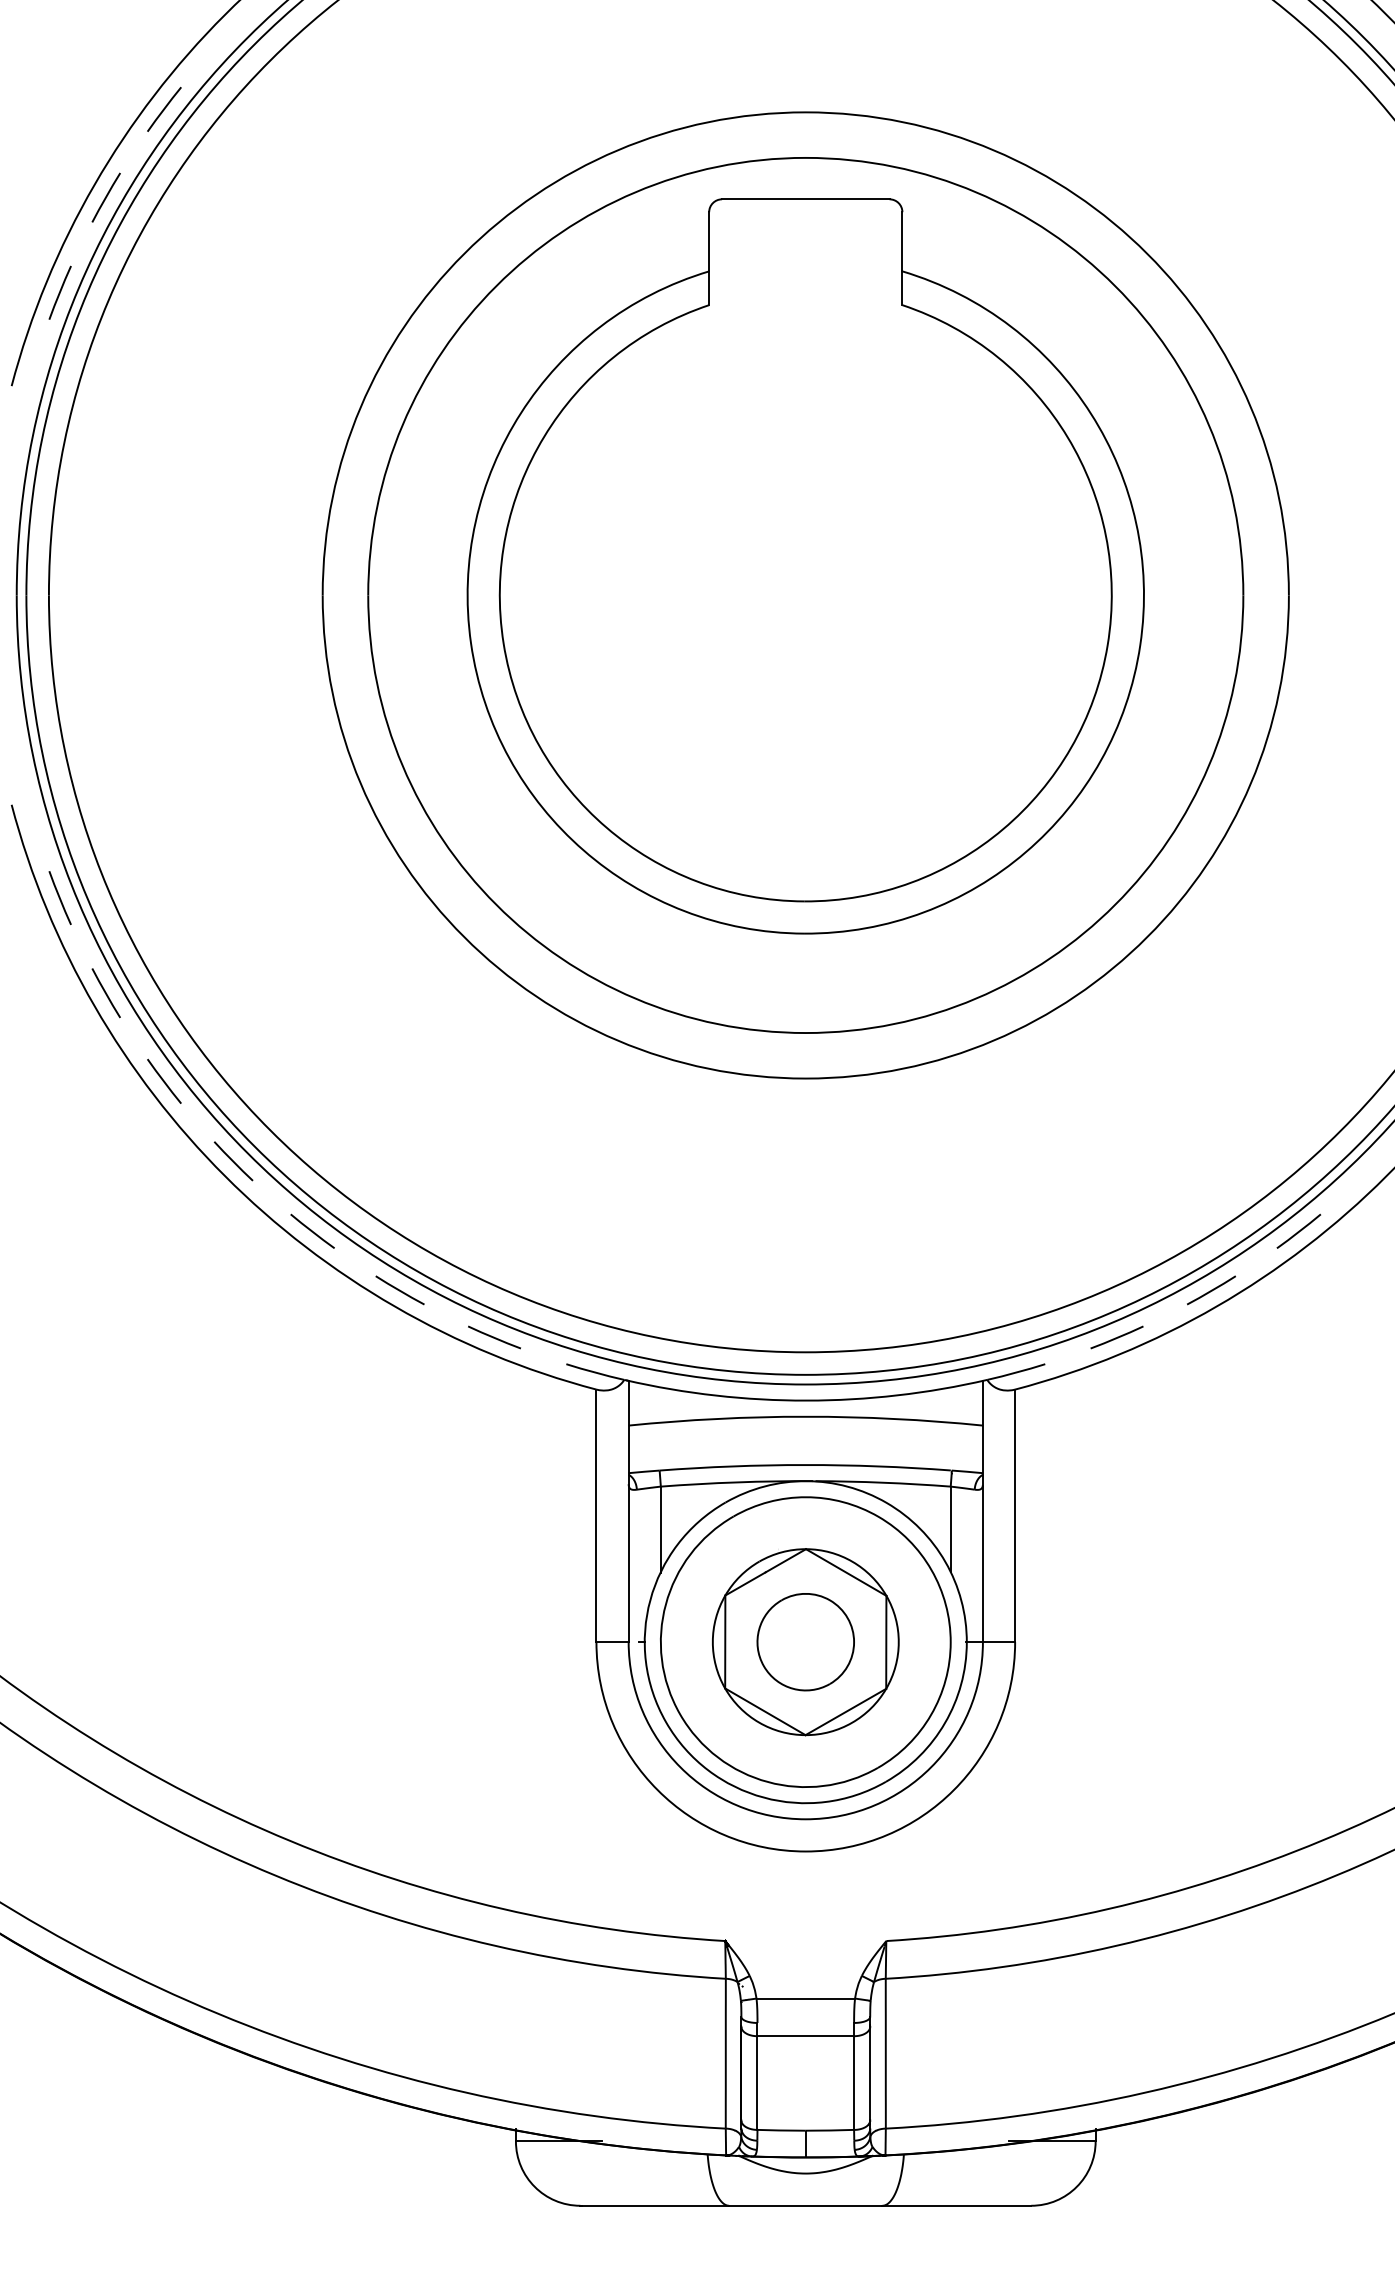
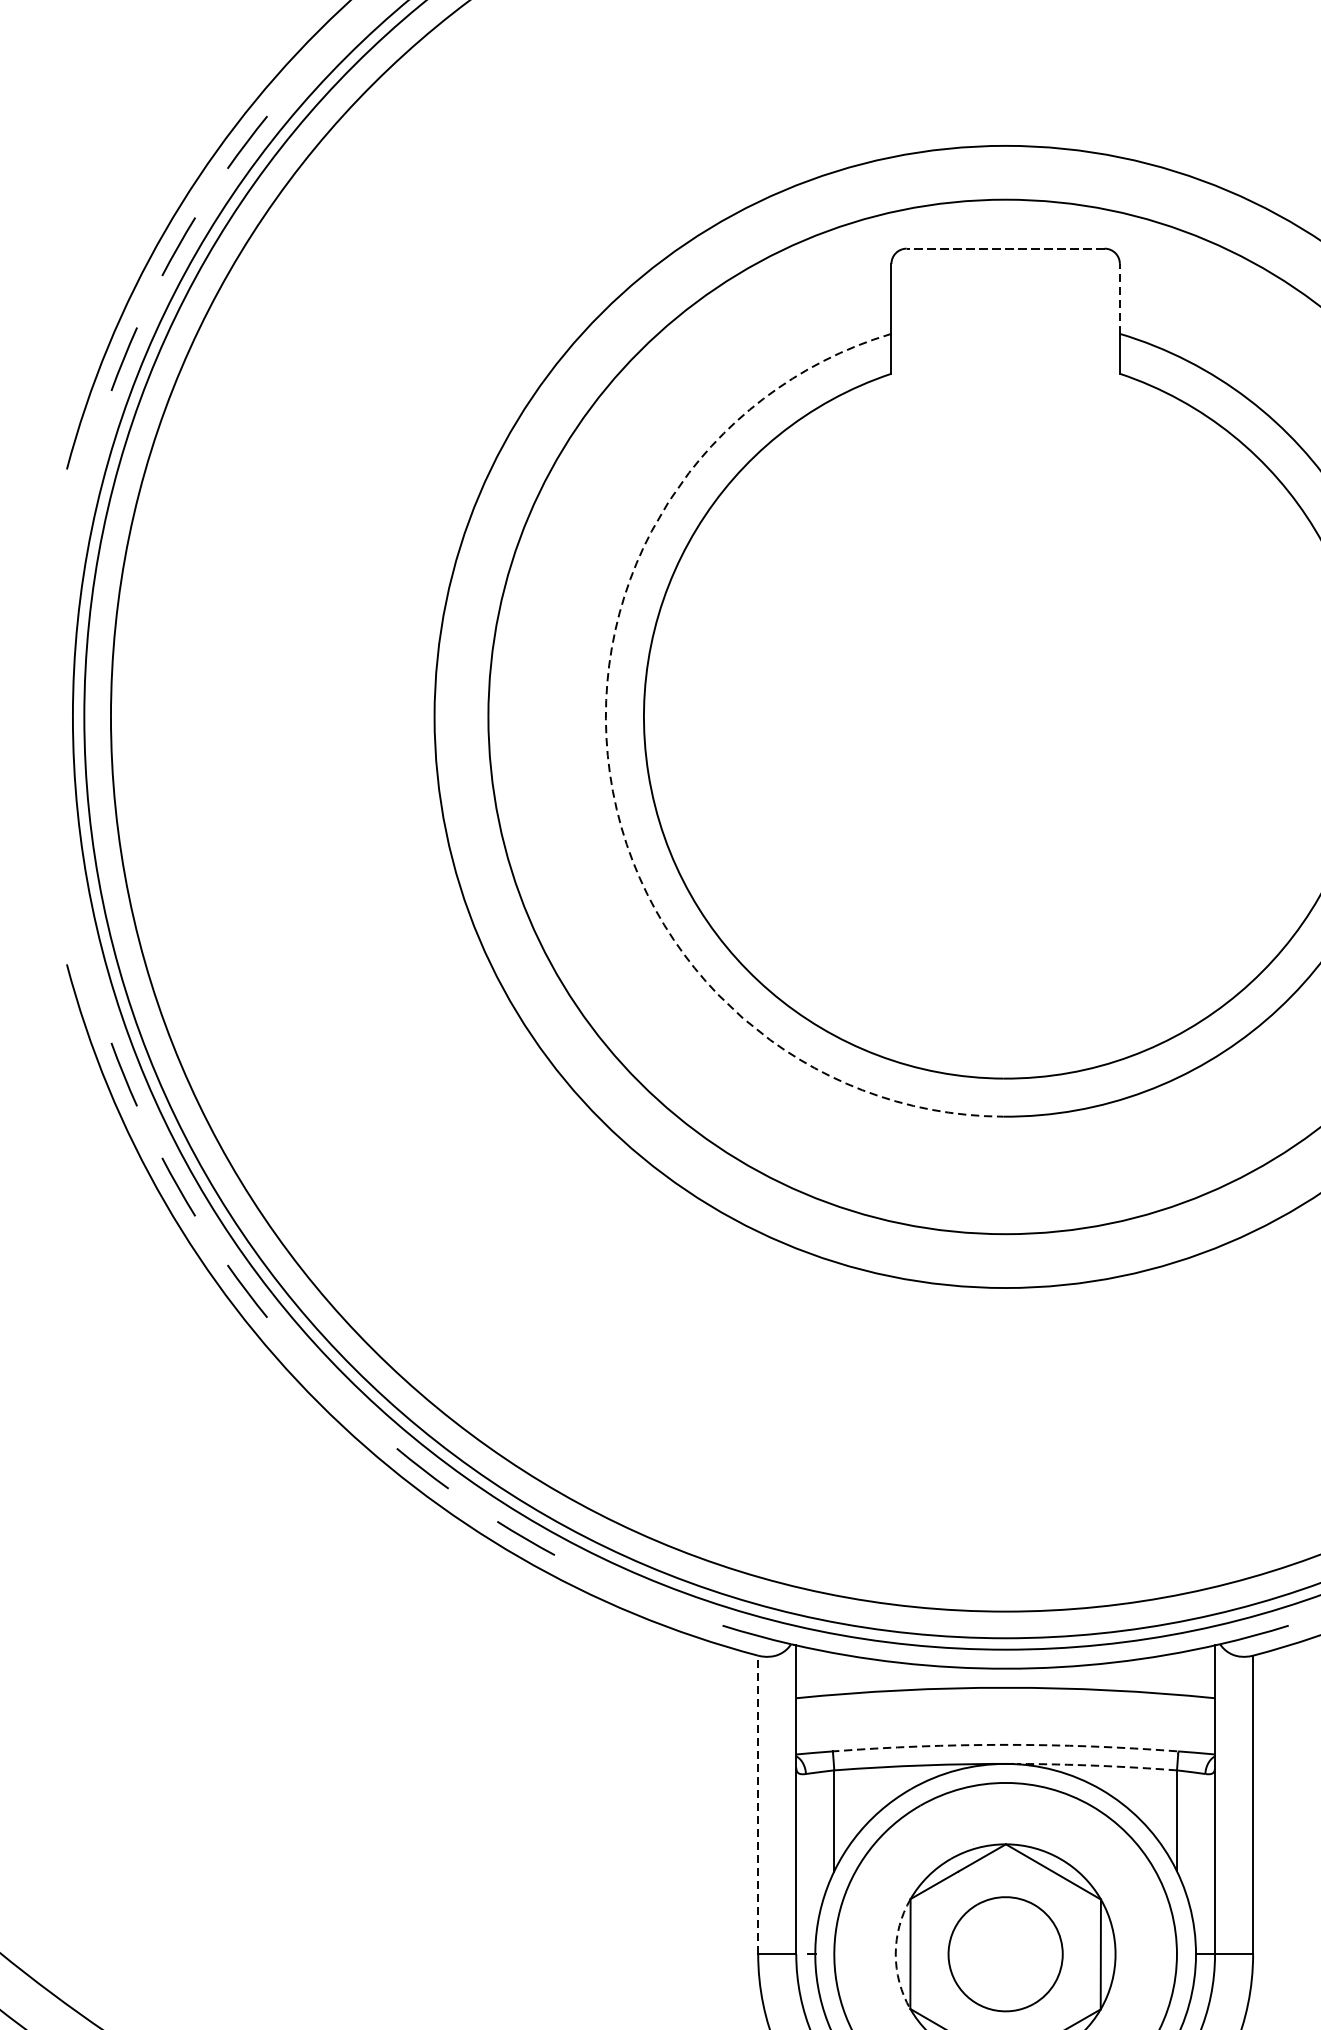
line: (805, 199) -> (1005, 248), solid -> dashed
line: (902, 241) -> (1119, 298), solid -> dashed
arc: (471, 643) -> (610, 773), solid -> dashed
line: (233, 1161) -> (329, 1386), removed
line: (494, 1337) -> (637, 1594), removed
arc: (805, 1465) -> (1005, 1745), solid -> dashed
arc: (883, 1482) -> (1097, 1765), solid -> dashed
line: (596, 1515) -> (758, 1804), solid -> dashed
arc: (712, 1641) -> (895, 1953), solid -> dashed

